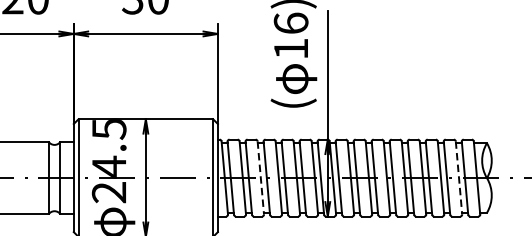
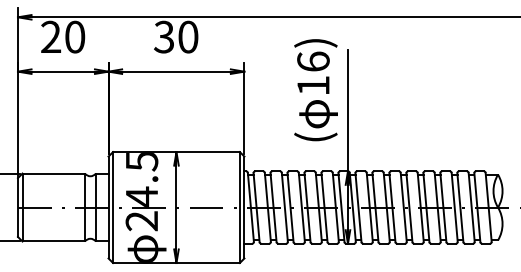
line: (260, 178) -> (284, 207), dashed -> solid
line: (458, 178) -> (471, 207), dashed -> solid

